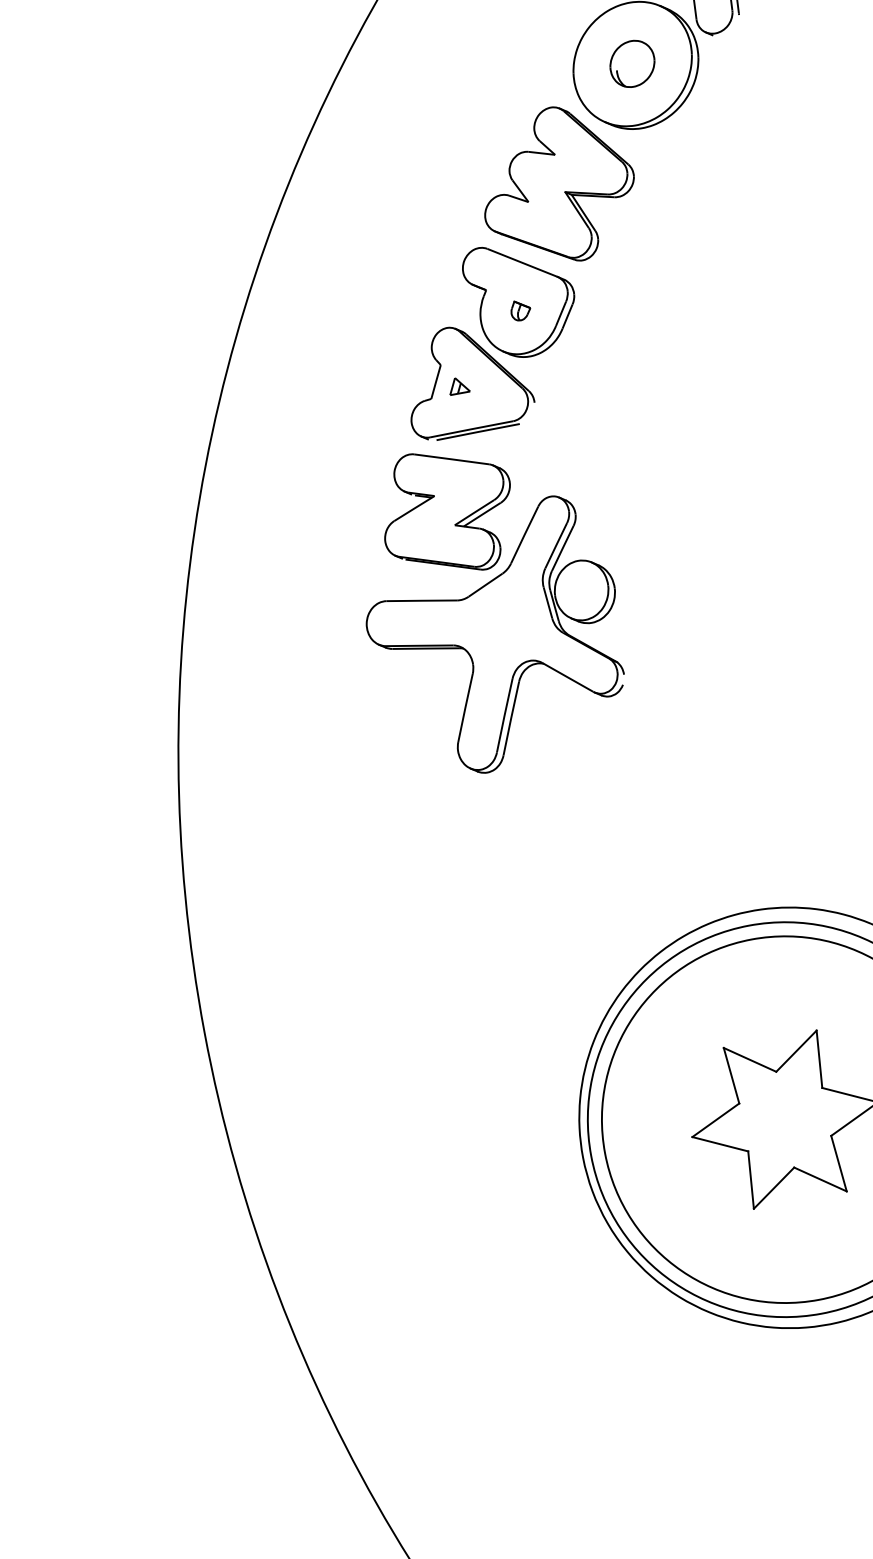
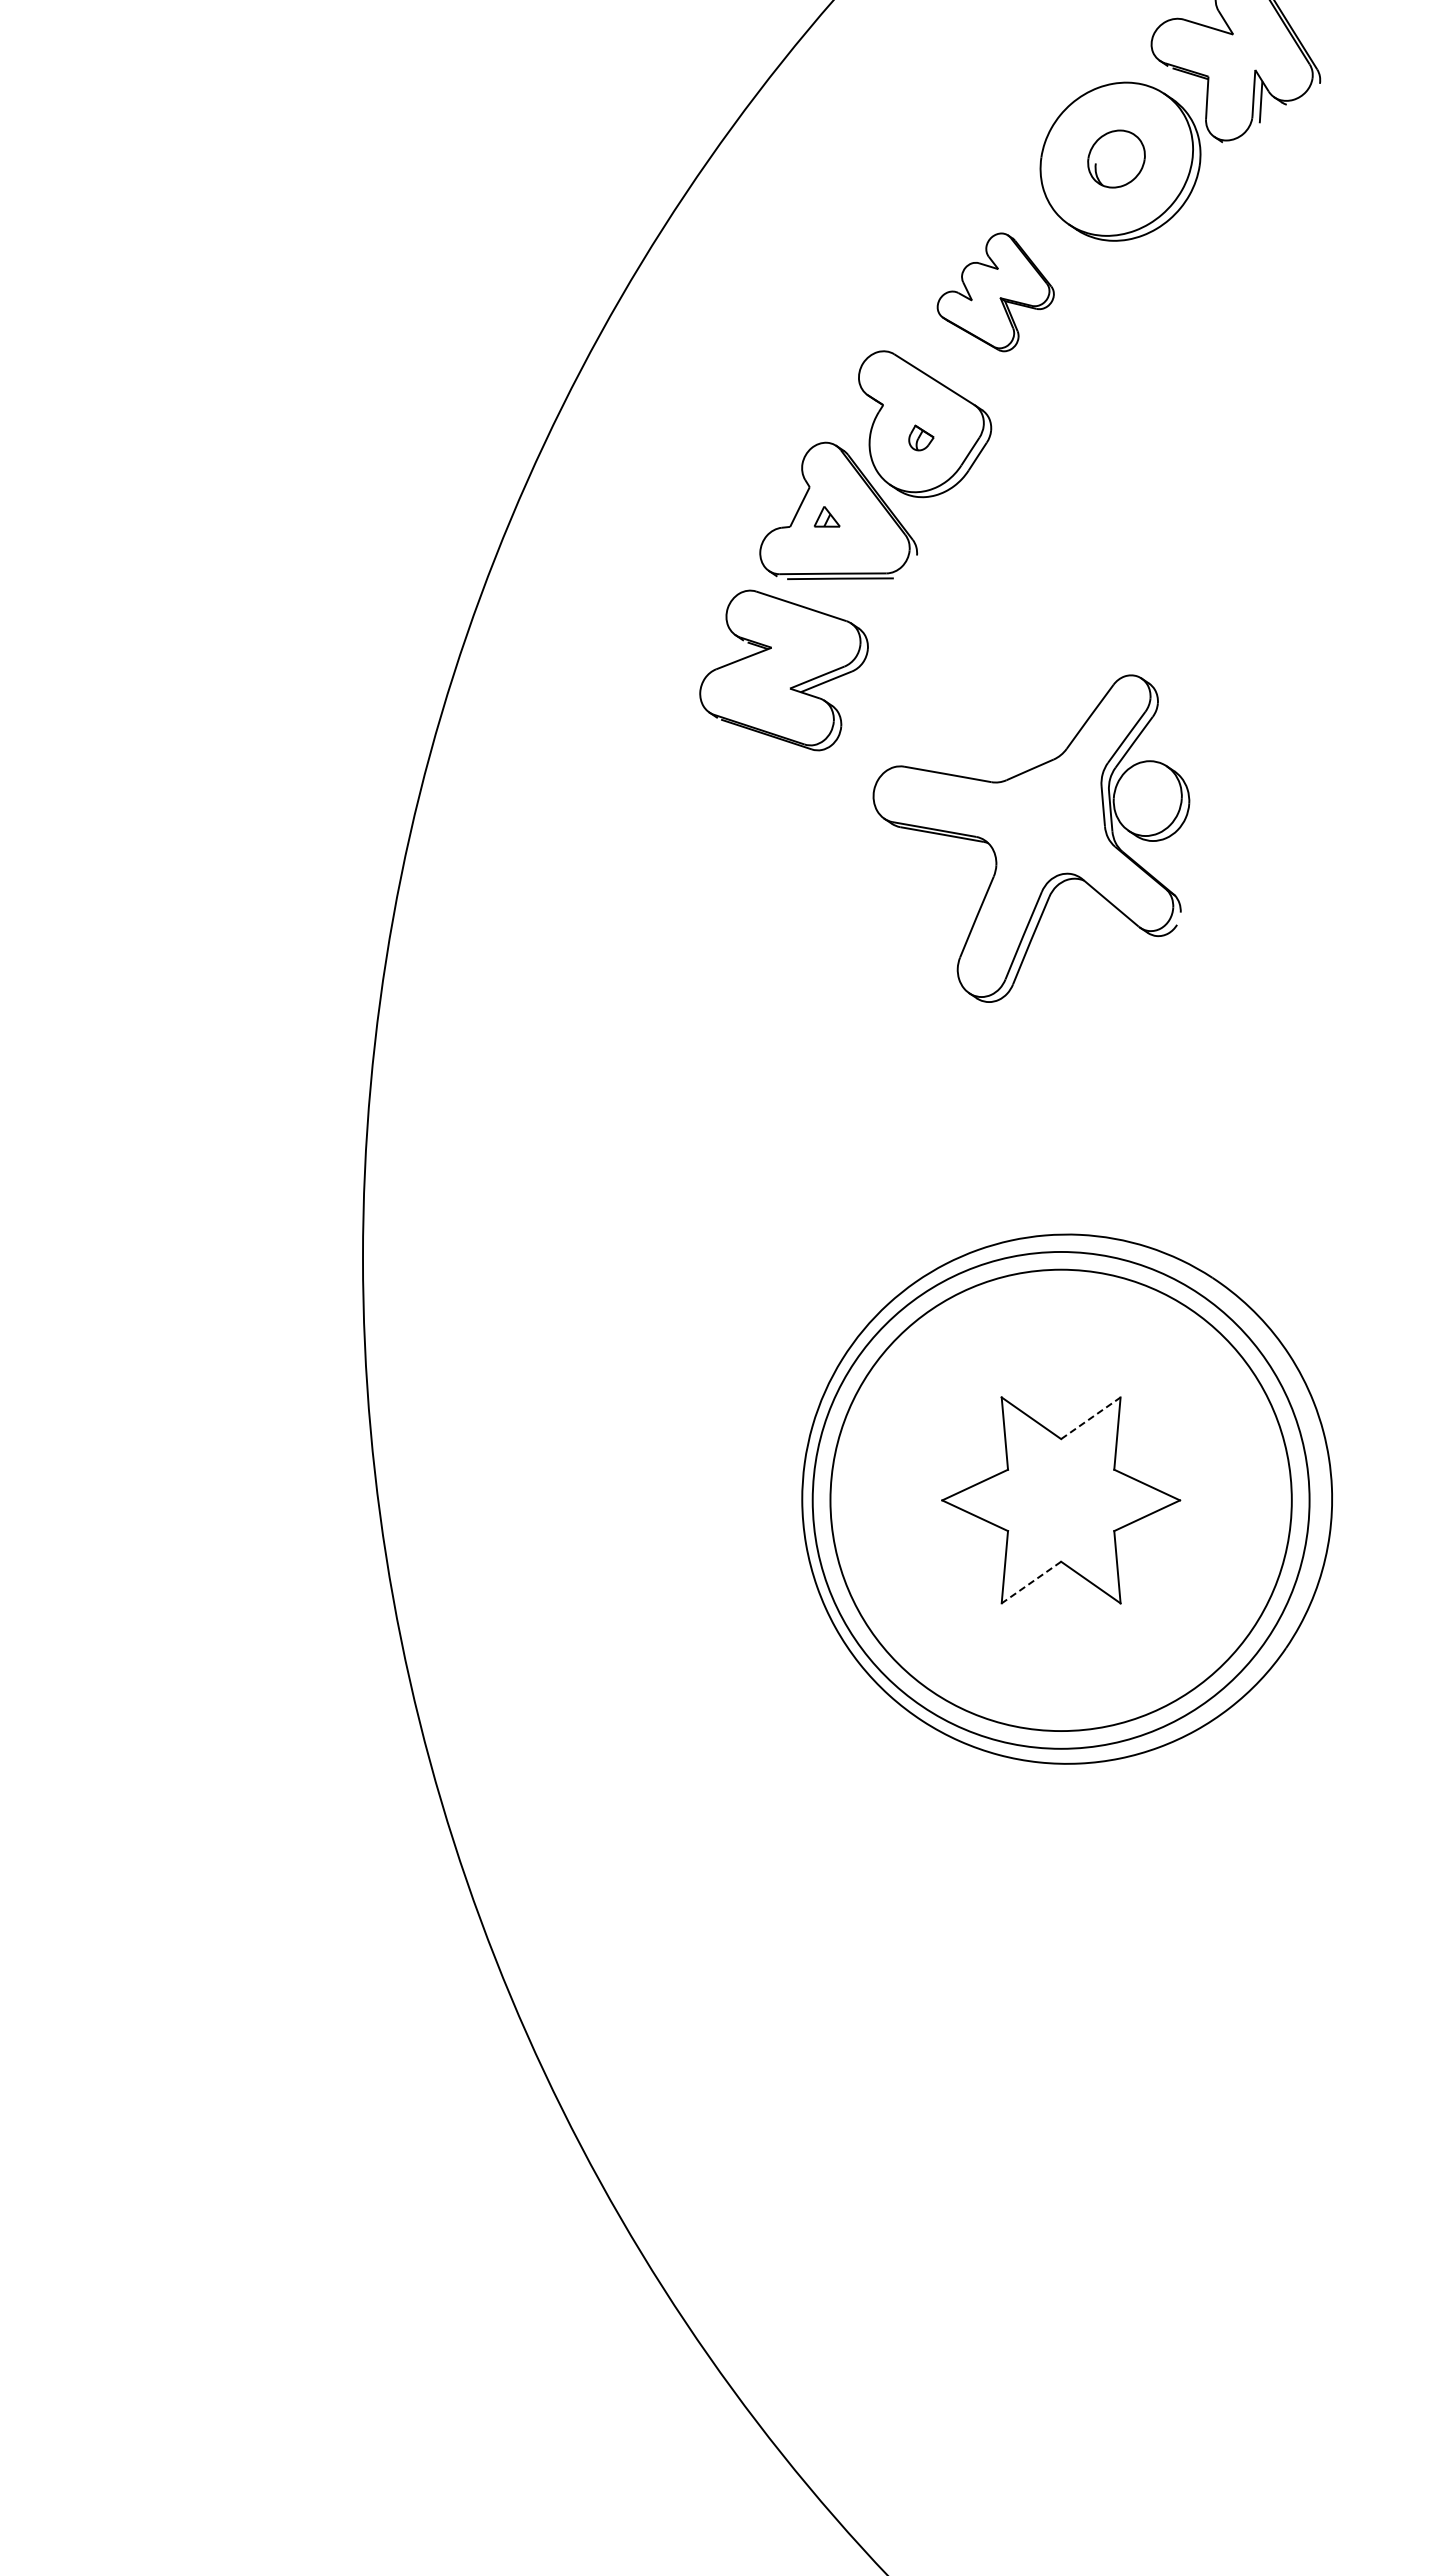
part: (557, 185) -> (995, 292), size x0.6
part: (496, 638) -> (1031, 838), moved
line: (796, 1050) -> (1091, 1417), solid -> dashed
line: (774, 1188) -> (1031, 1582), solid -> dashed

